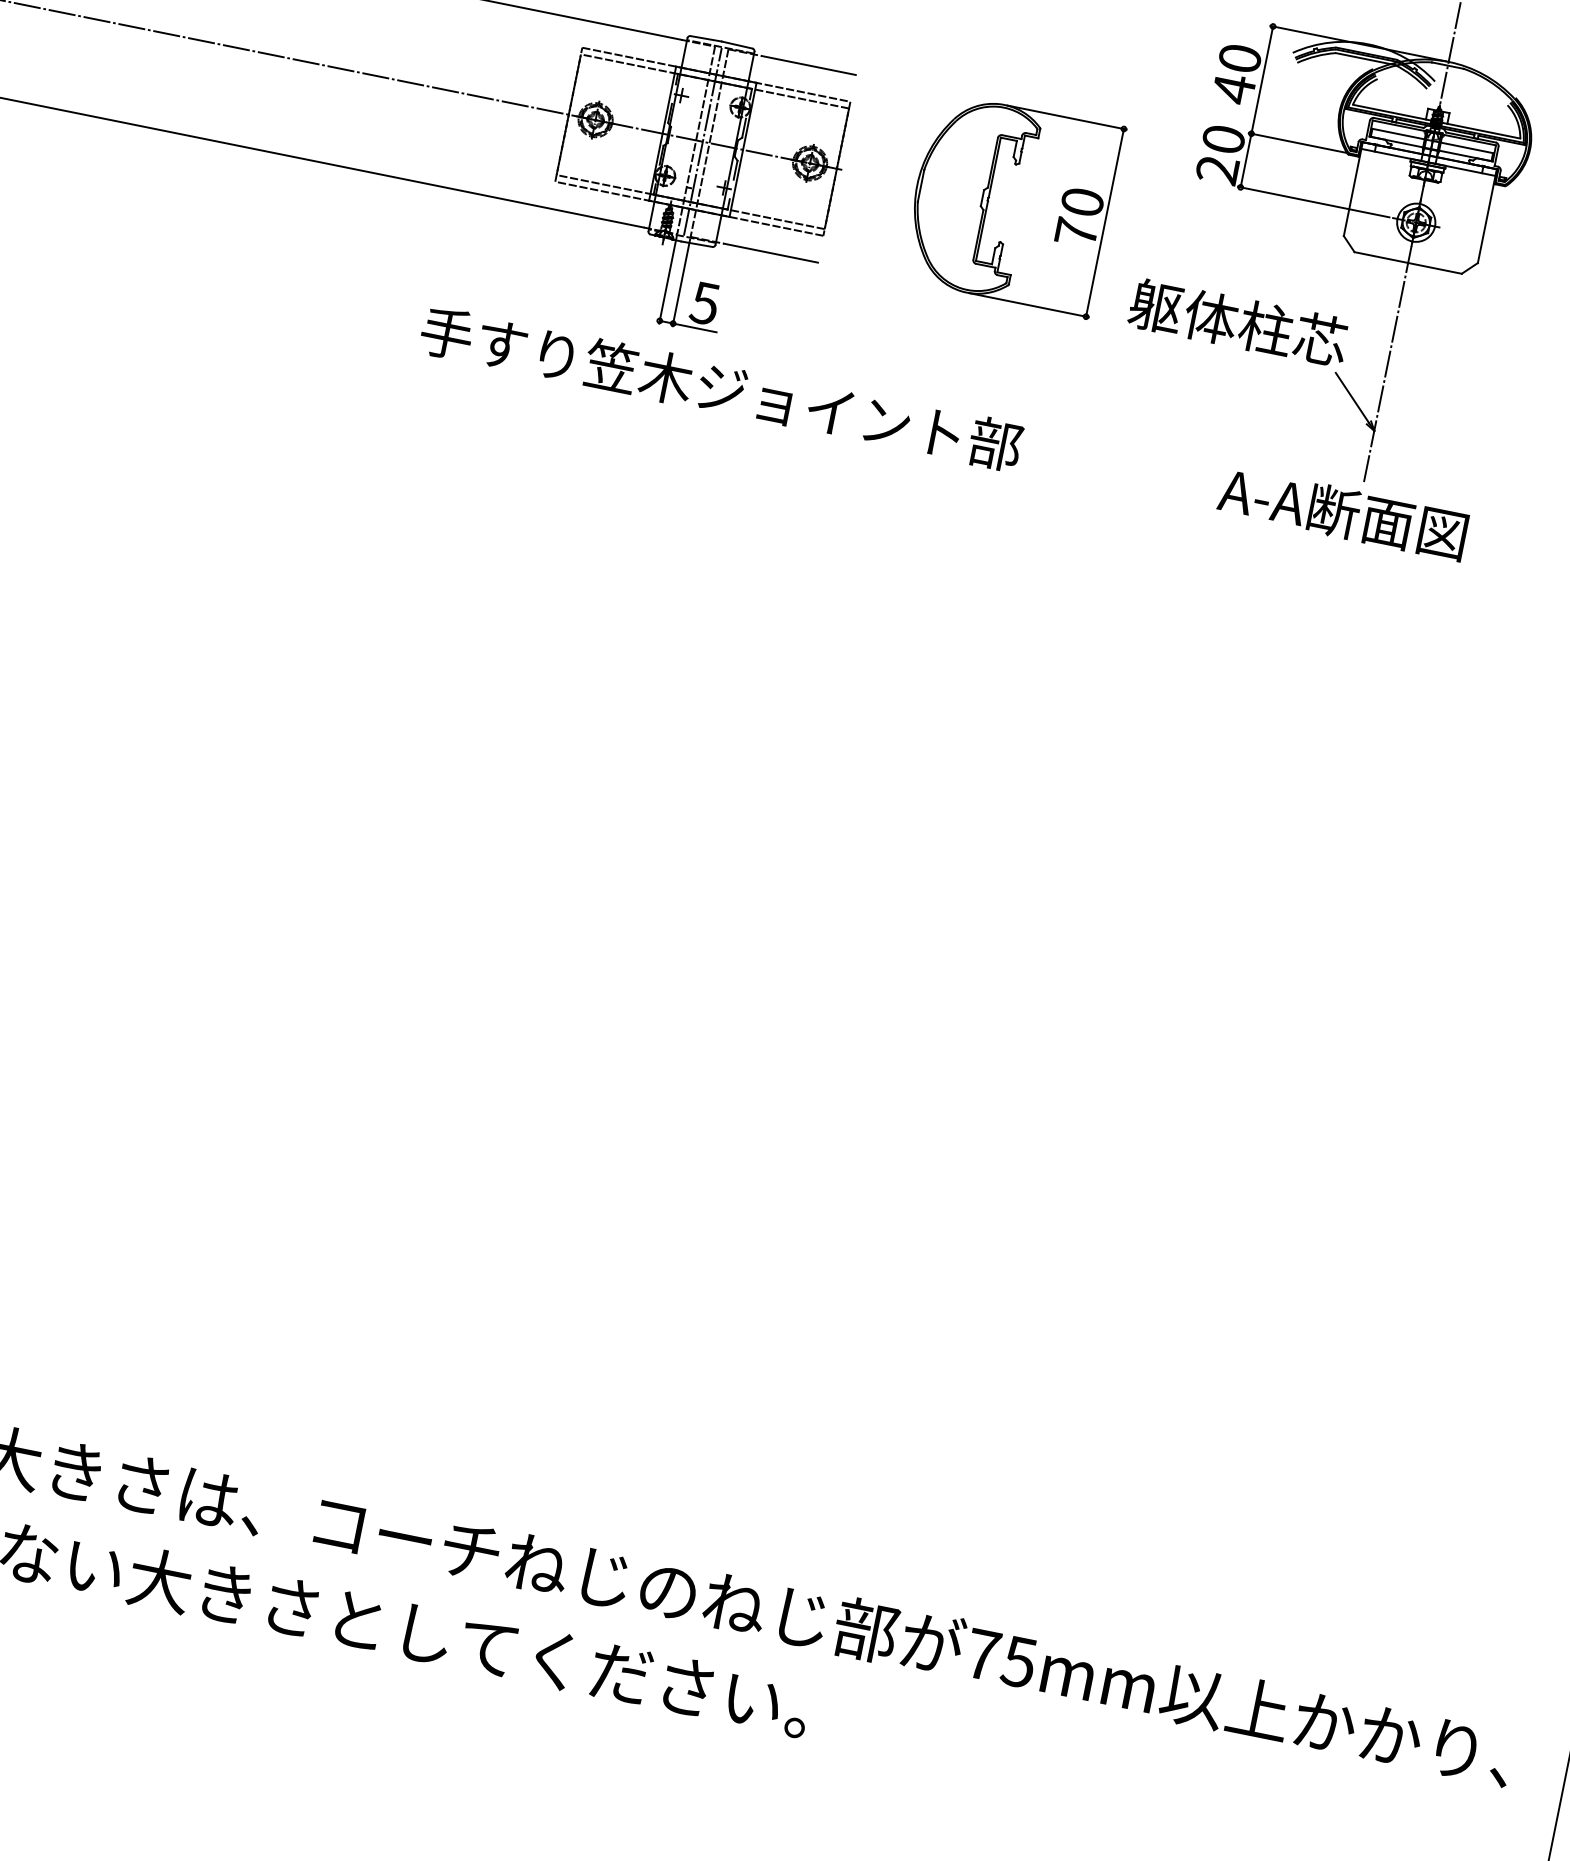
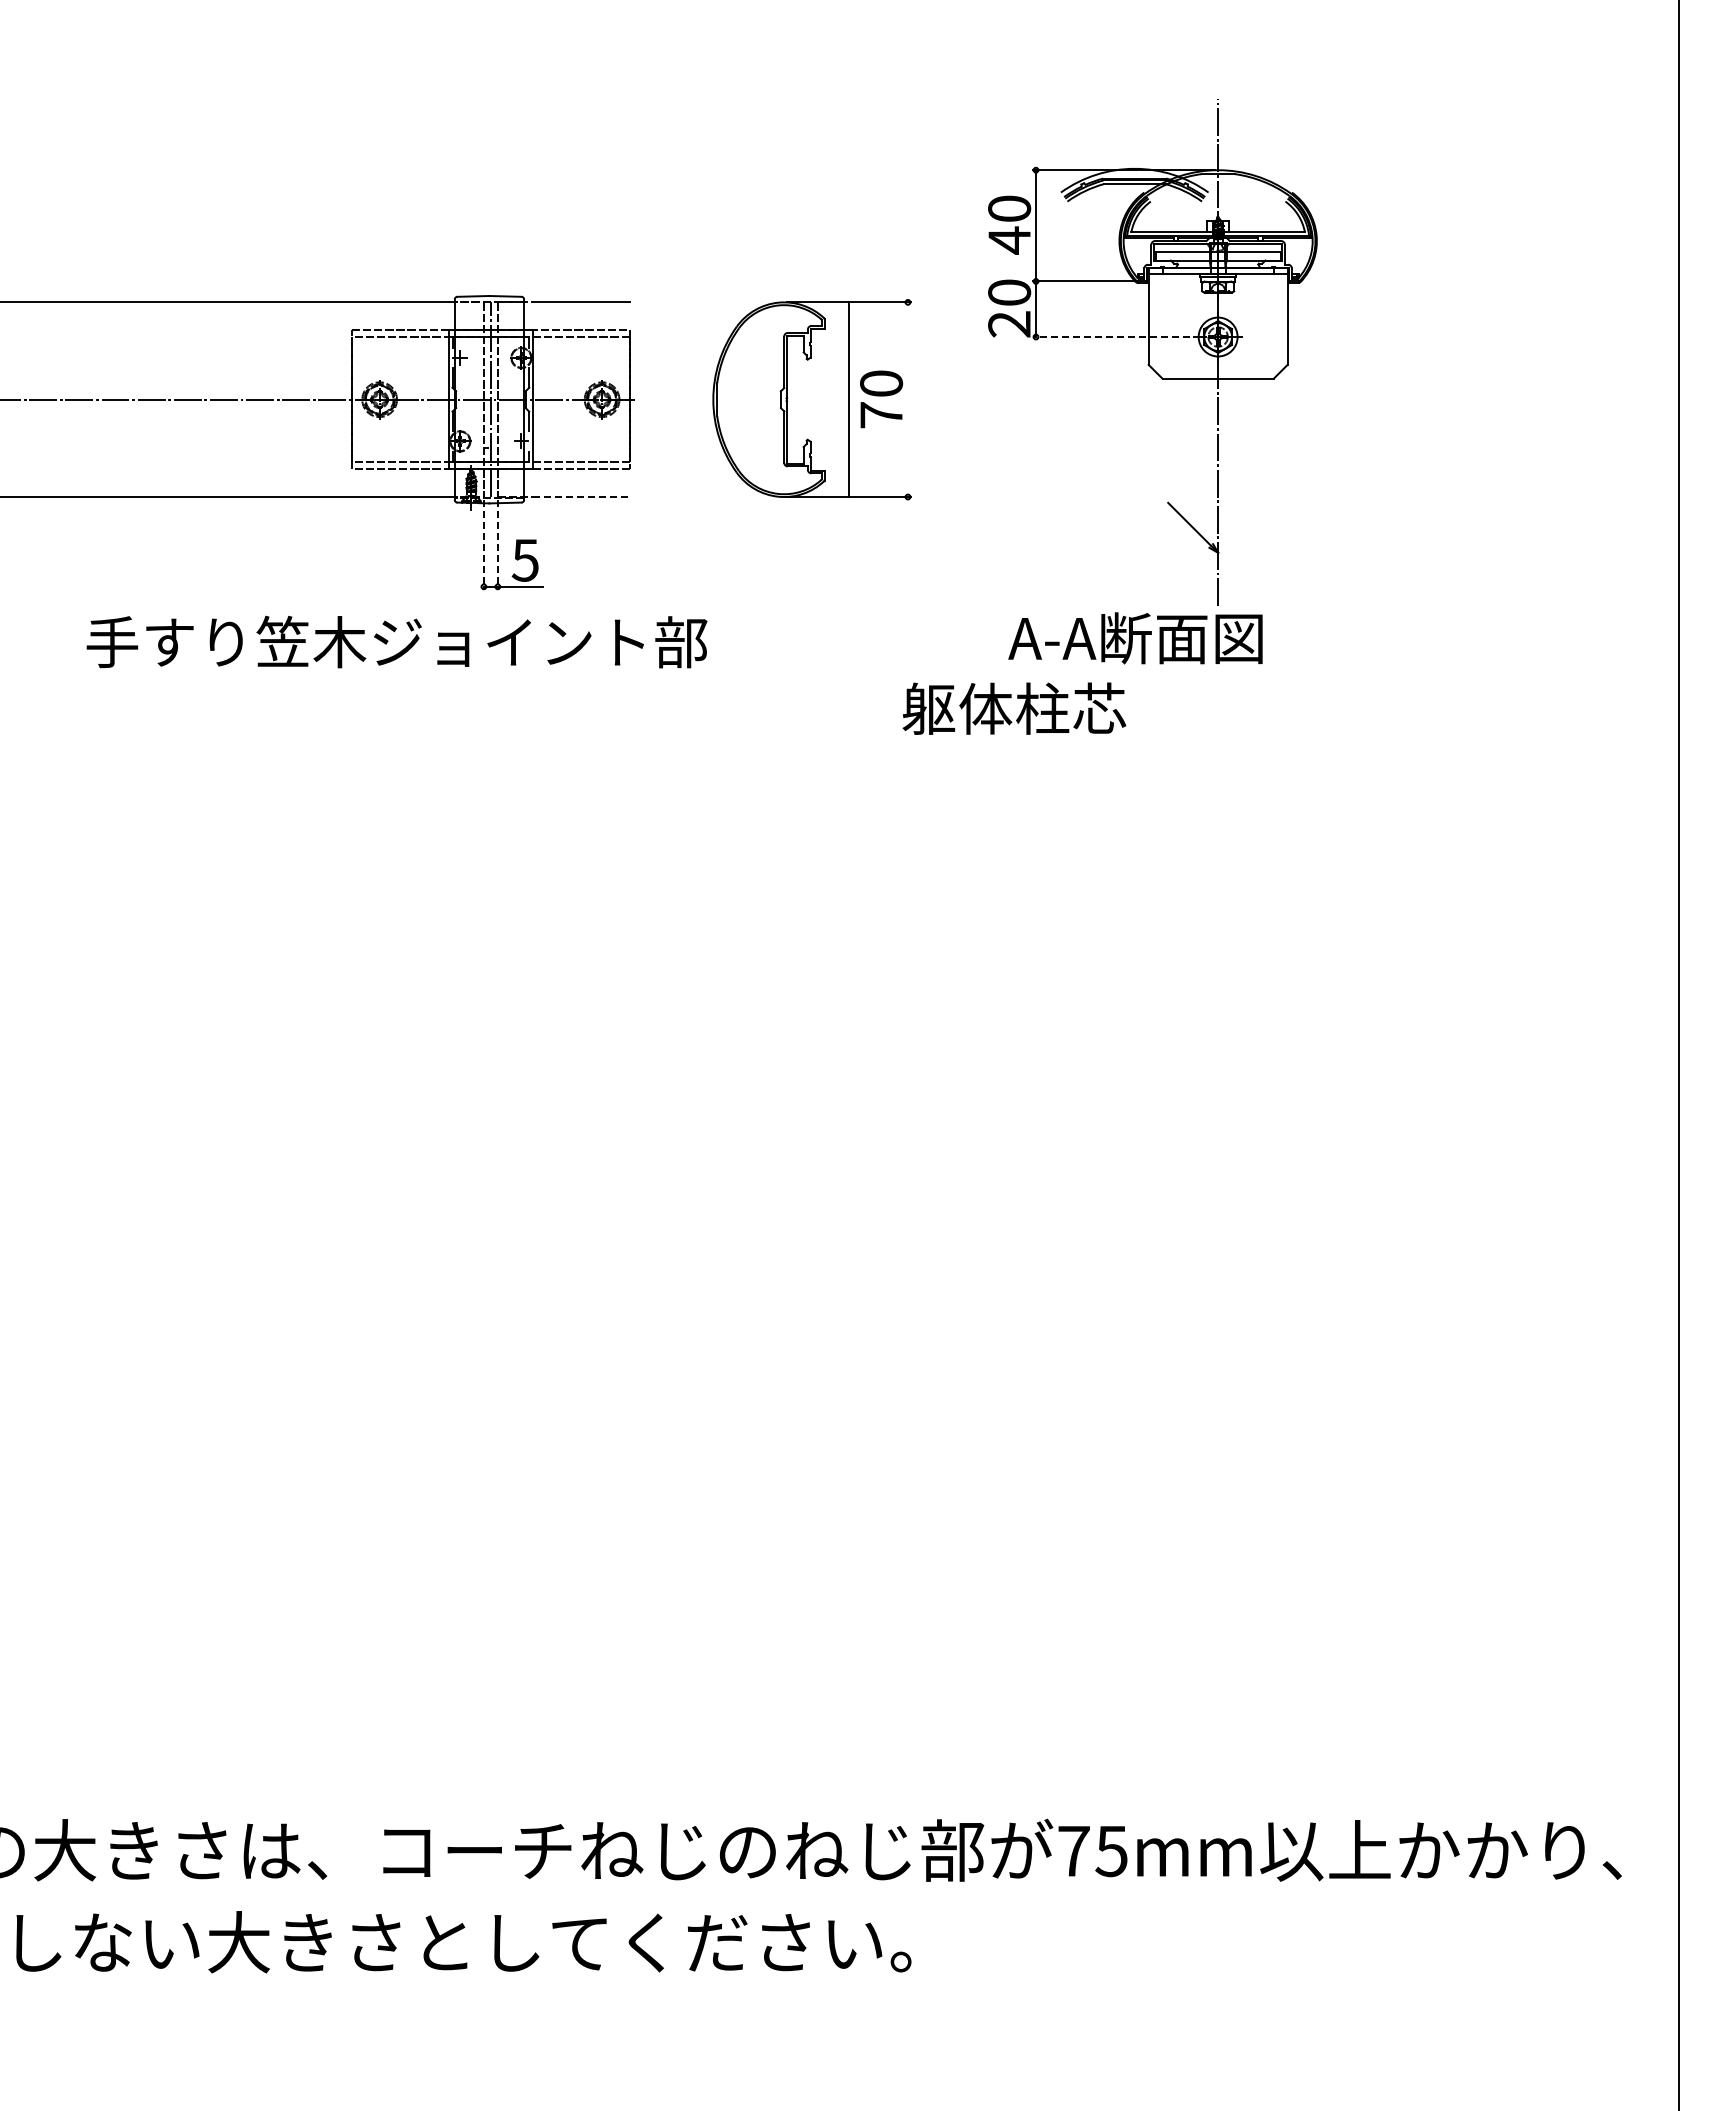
line: (1313, 202) -> (1111, 337), solid -> dashed
line: (1104, 222) -> (848, 399), moved
line: (771, 253) -> (581, 497), solid -> dashed
line: (667, 279) -> (483, 544), solid -> dashed
line: (681, 282) -> (497, 544), solid -> dashed
text: (1238, 322) -> (1014, 708), moved
text: (721, 388) -> (396, 641), moved
text: (1342, 513) -> (1135, 638), moved

